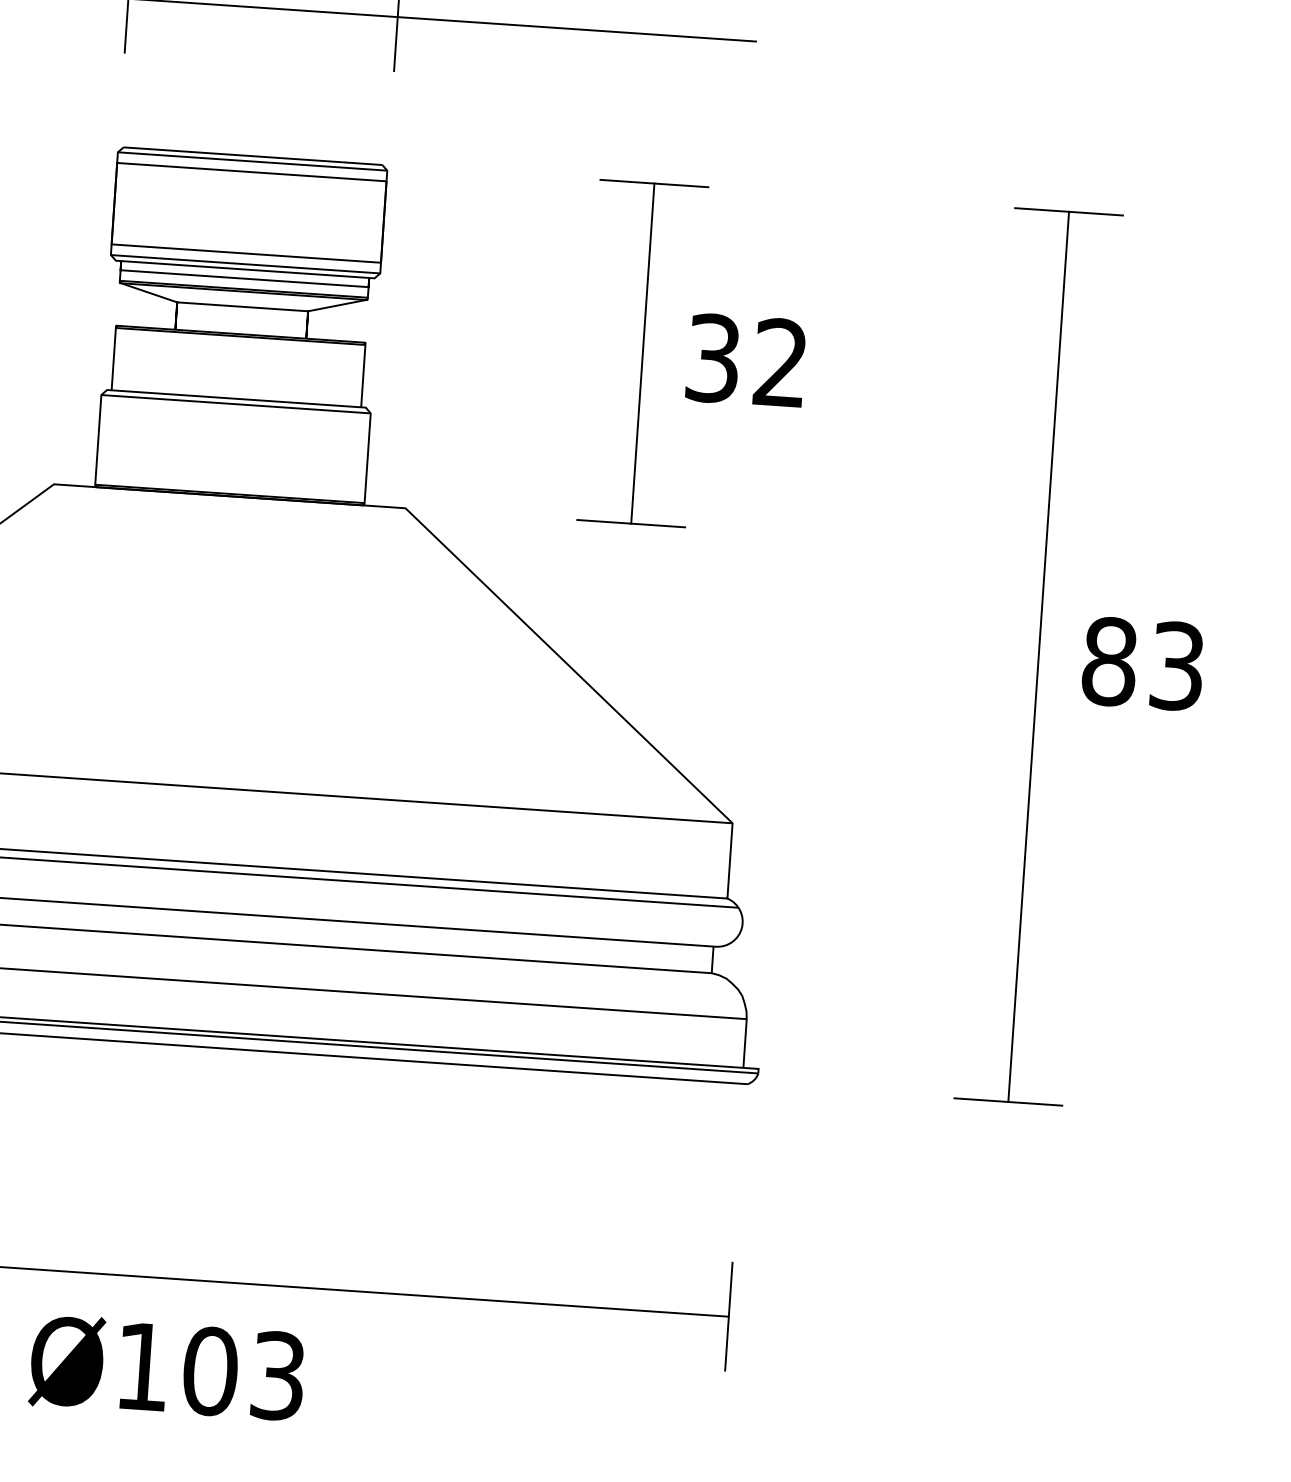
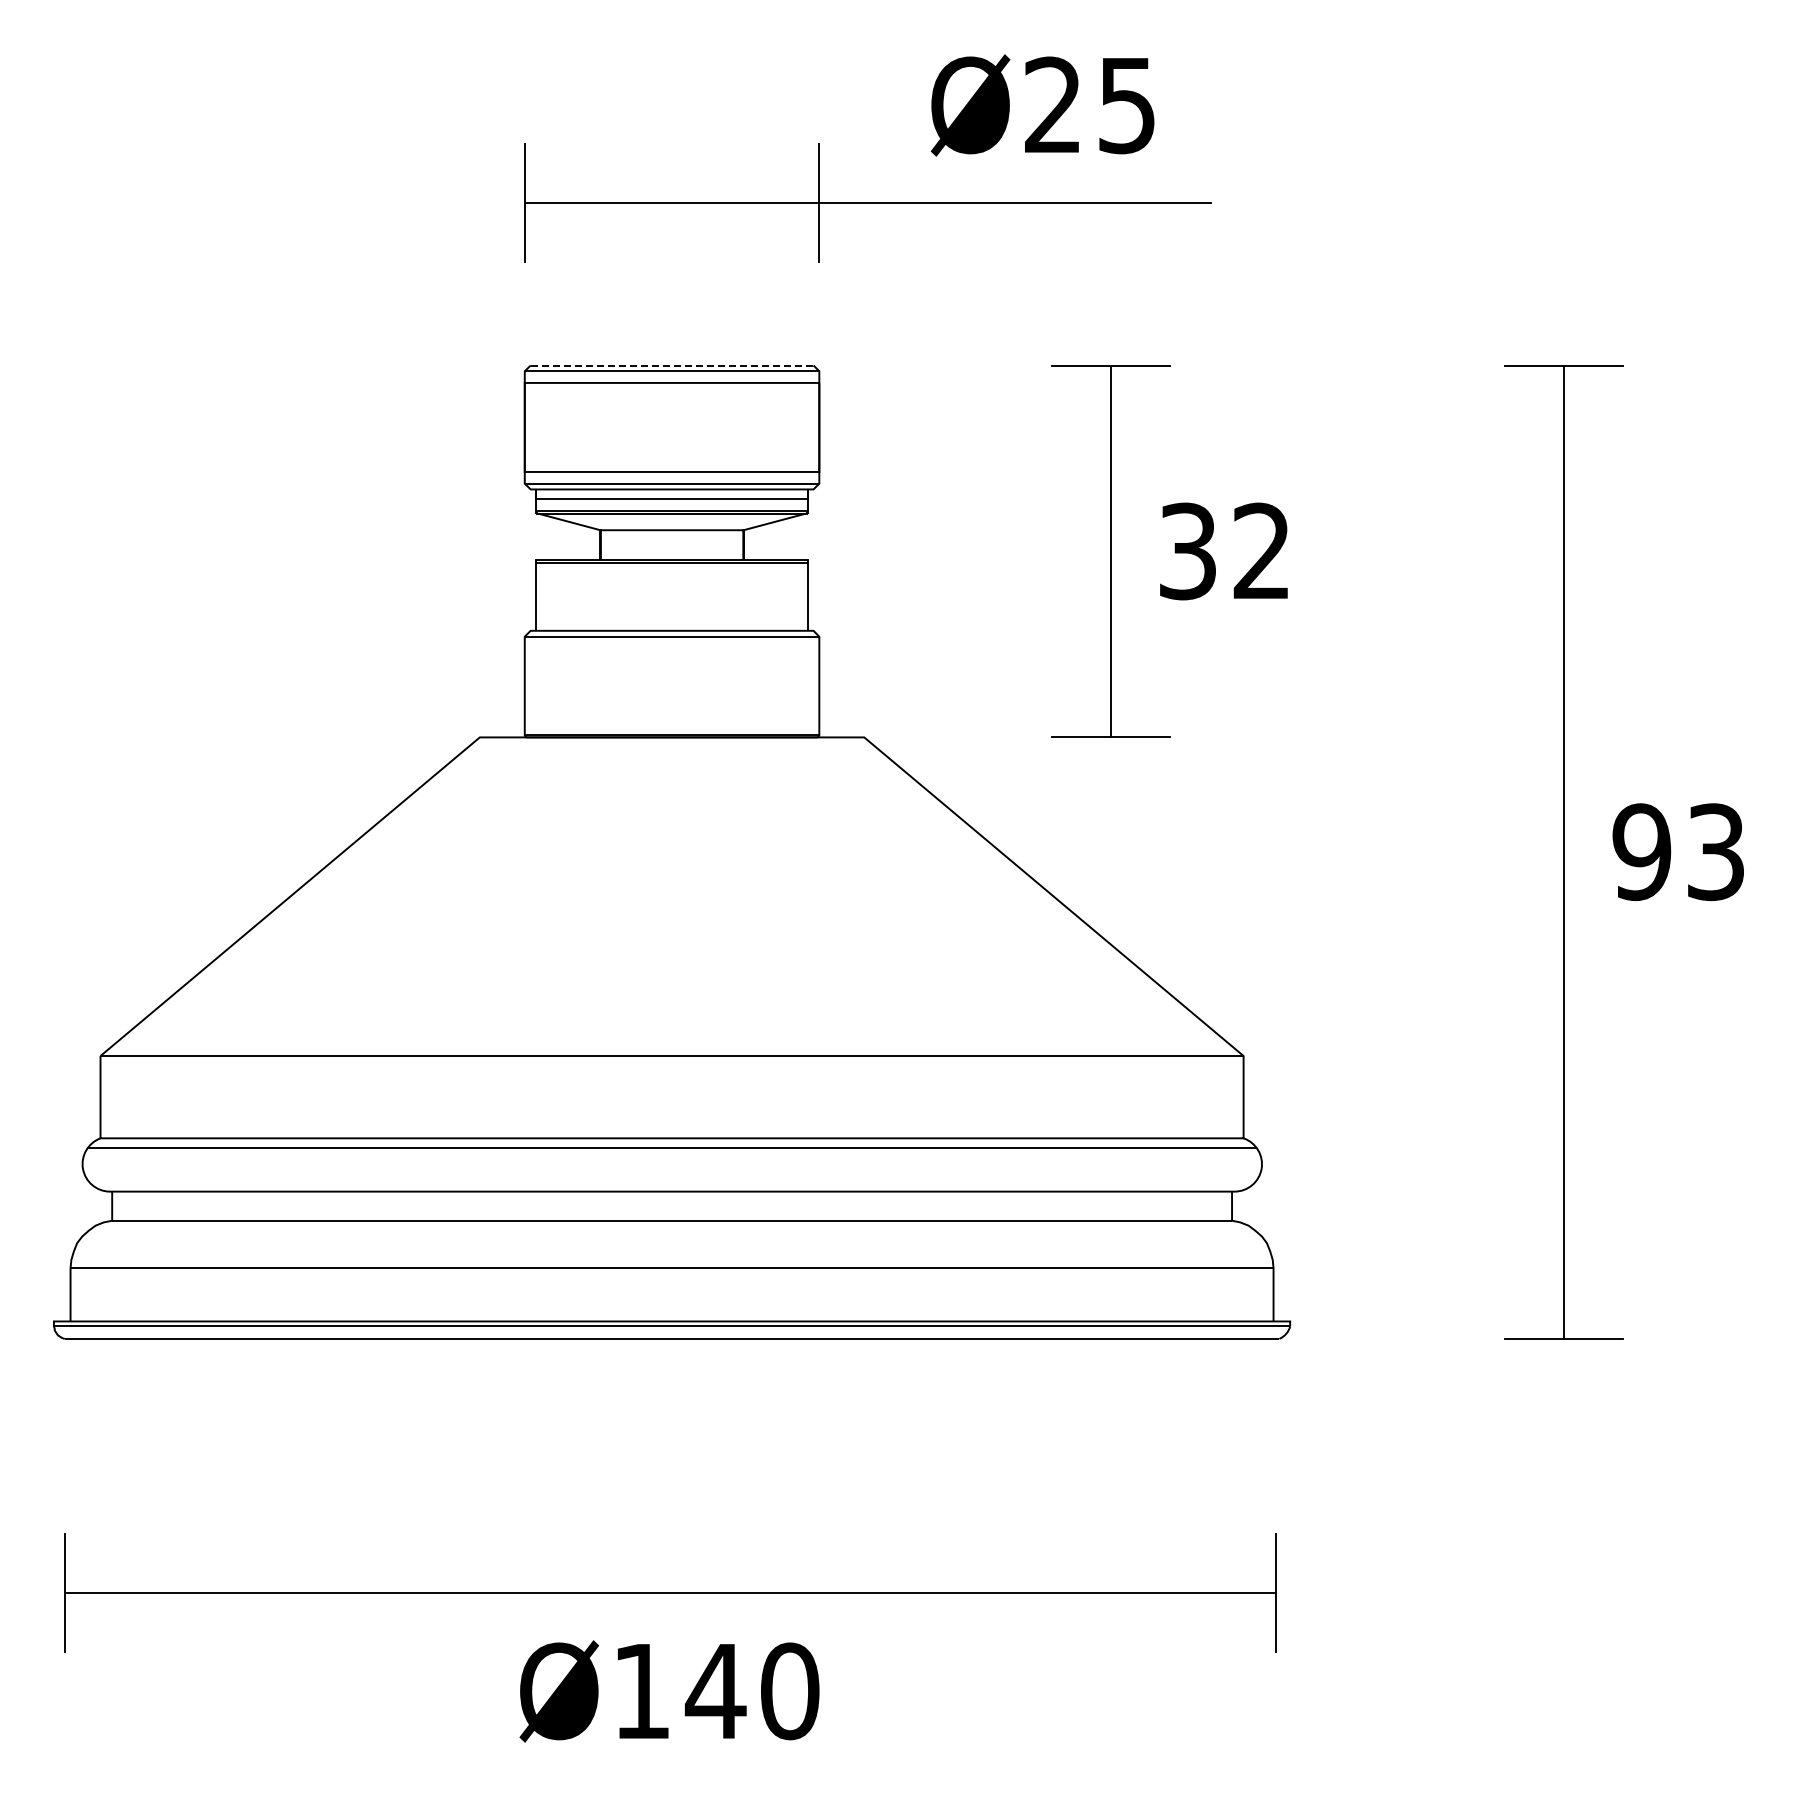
line: (253, 156) -> (672, 365), solid -> dashed
text: (1109, 661) -> (1641, 852), 83 -> 93
text: (242, 1373) -> (751, 1691), Ø103 -> Ø140

